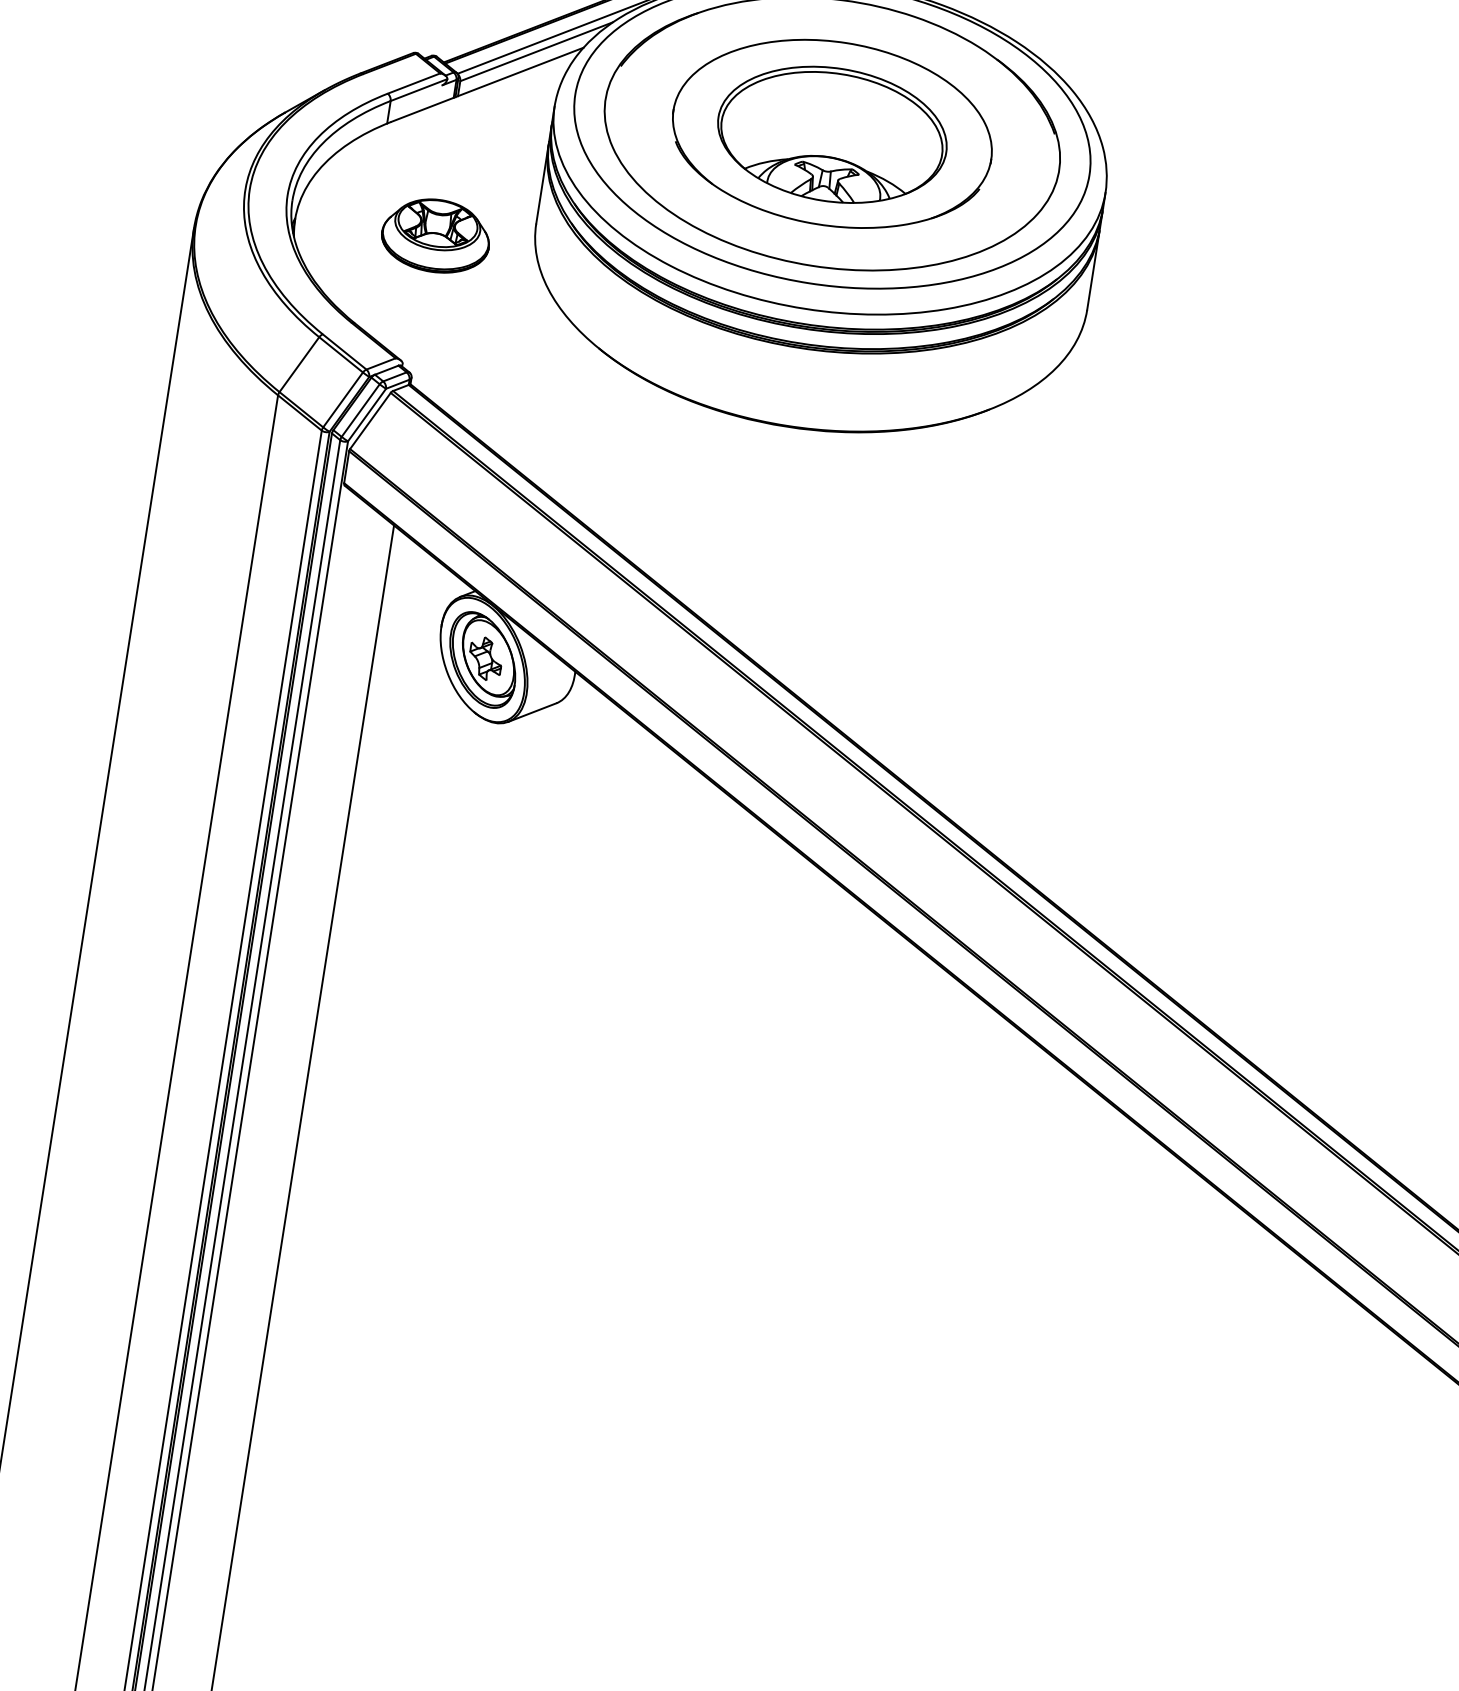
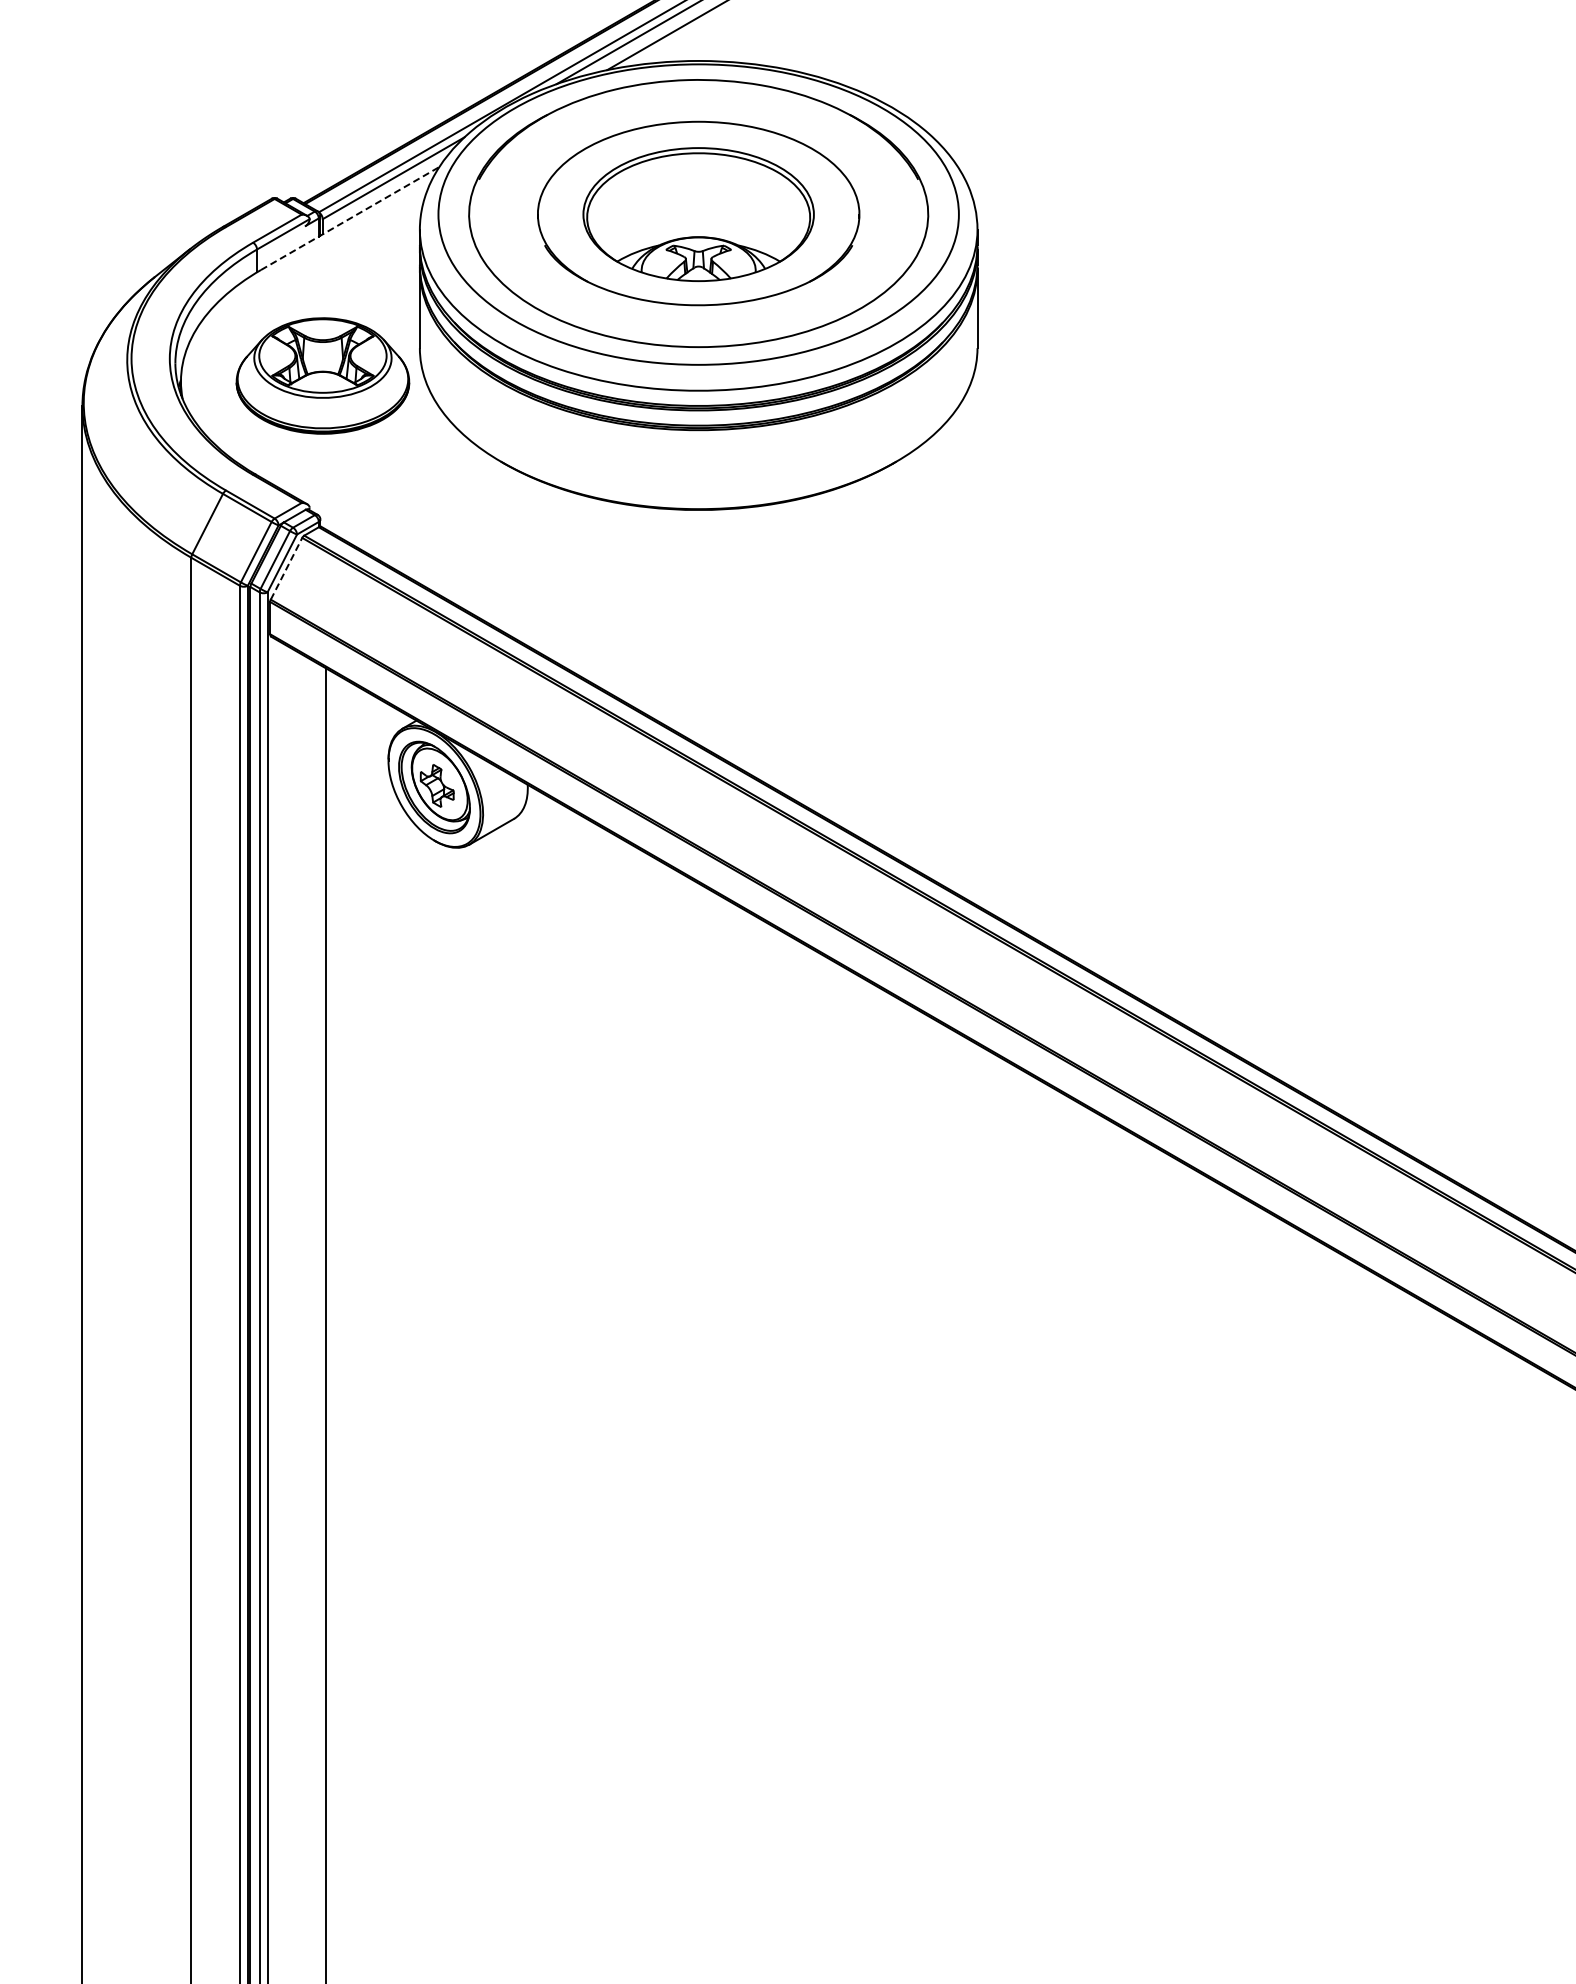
line: (487, 84) -> (350, 218), solid -> dashed
part: (435, 235) -> (322, 375), size x1.6
line: (370, 420) -> (286, 568), solid -> dashed

